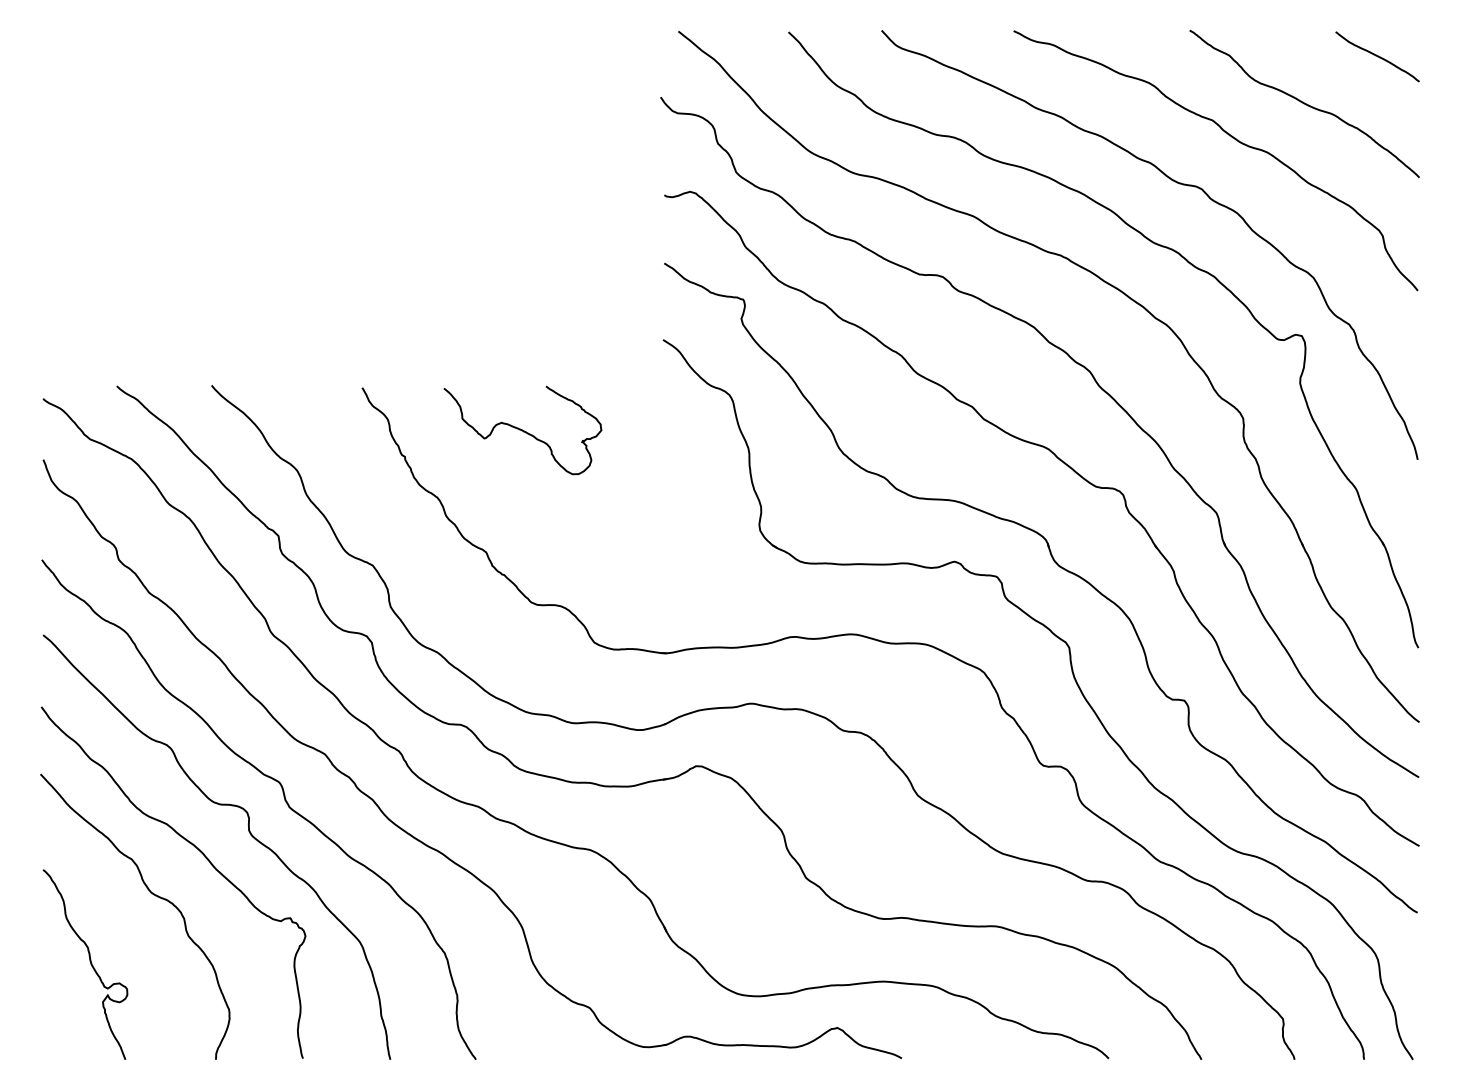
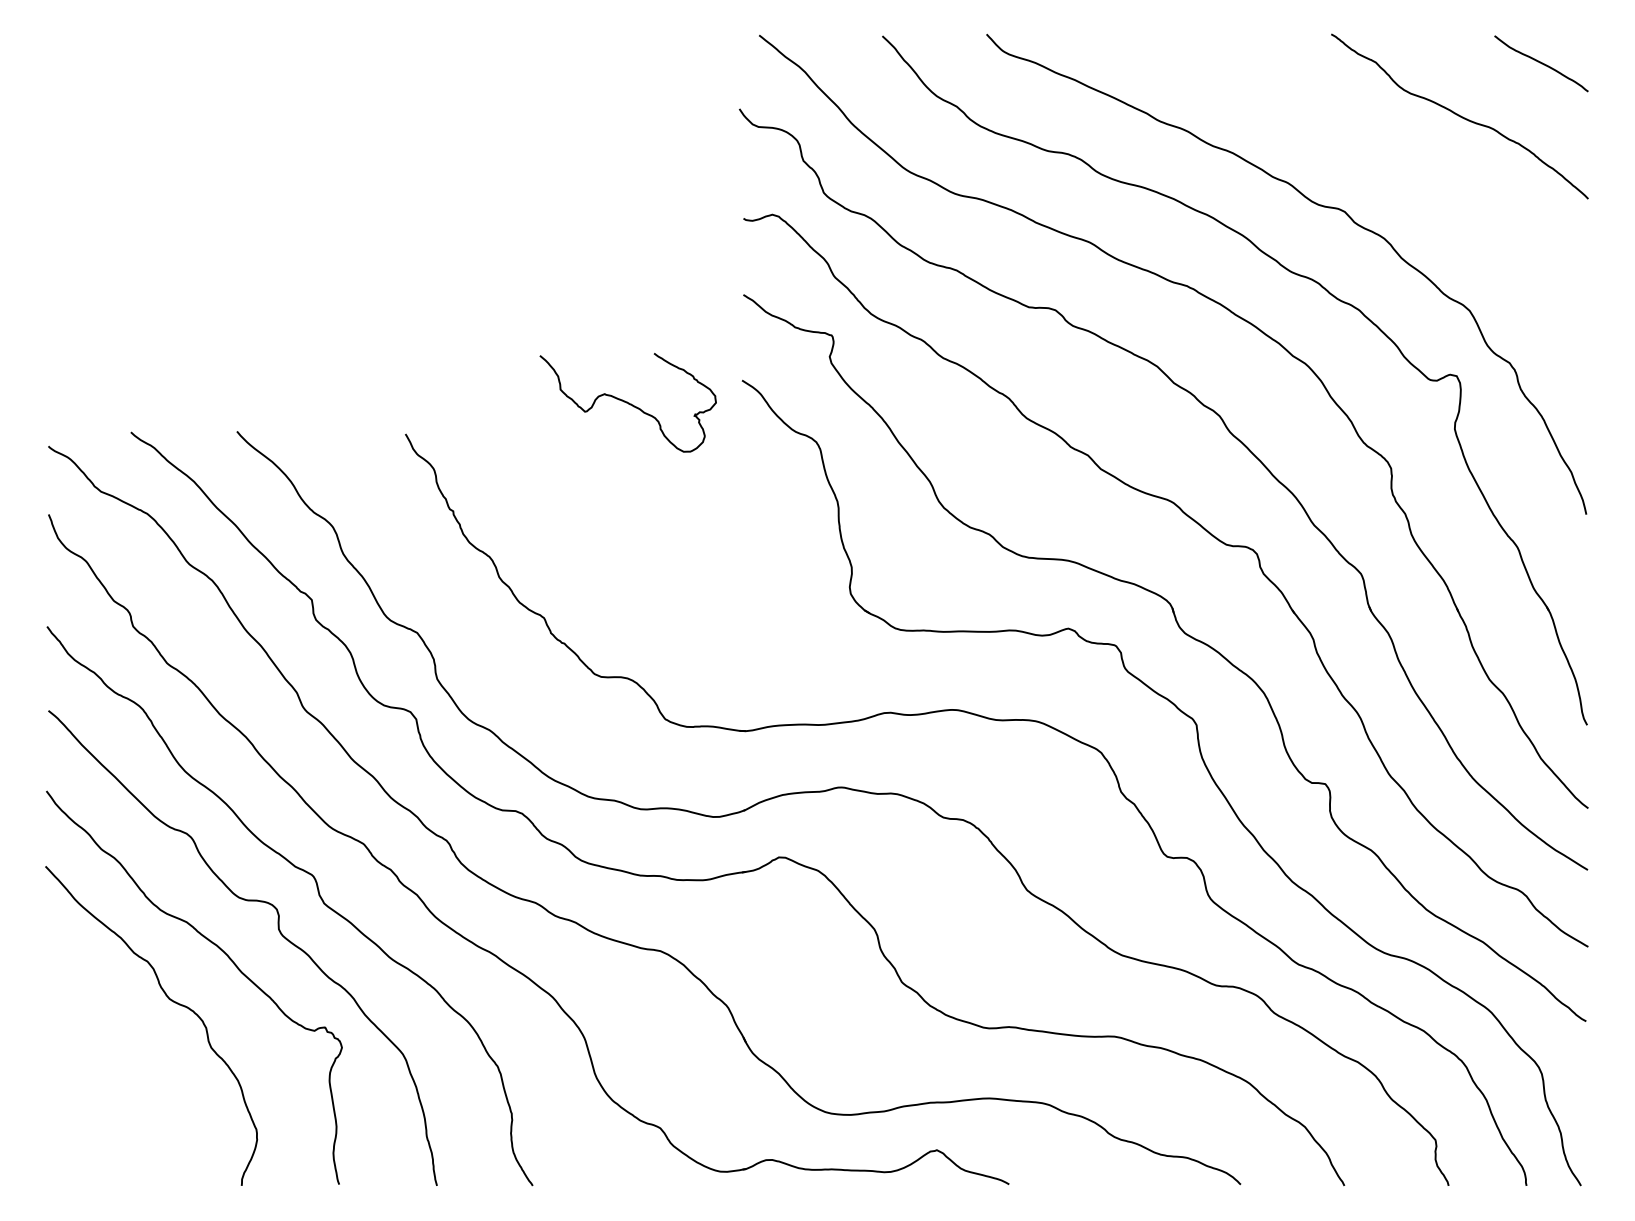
curve: (1231, 137) -> (1378, 154), removed
curve: (522, 430) -> (627, 402), moved
curve: (89, 961) -> (100, 1075), removed

